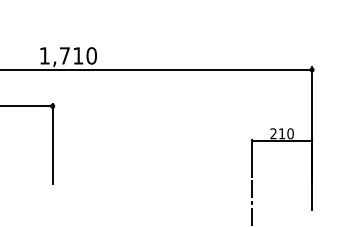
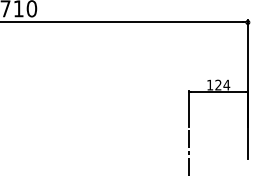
text: (281, 133) -> (217, 84), 210 -> 124

